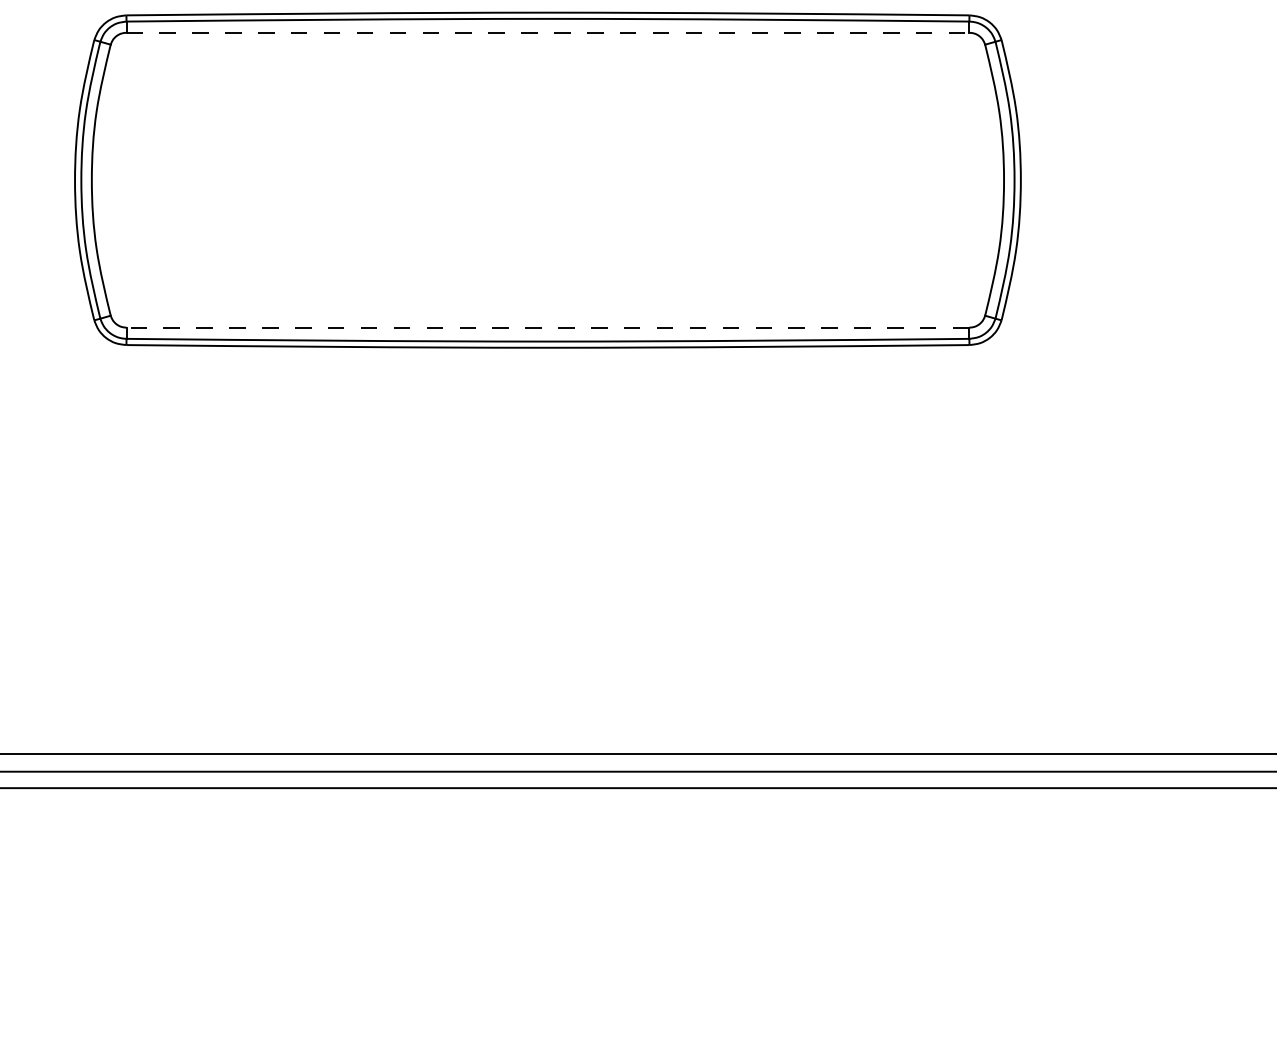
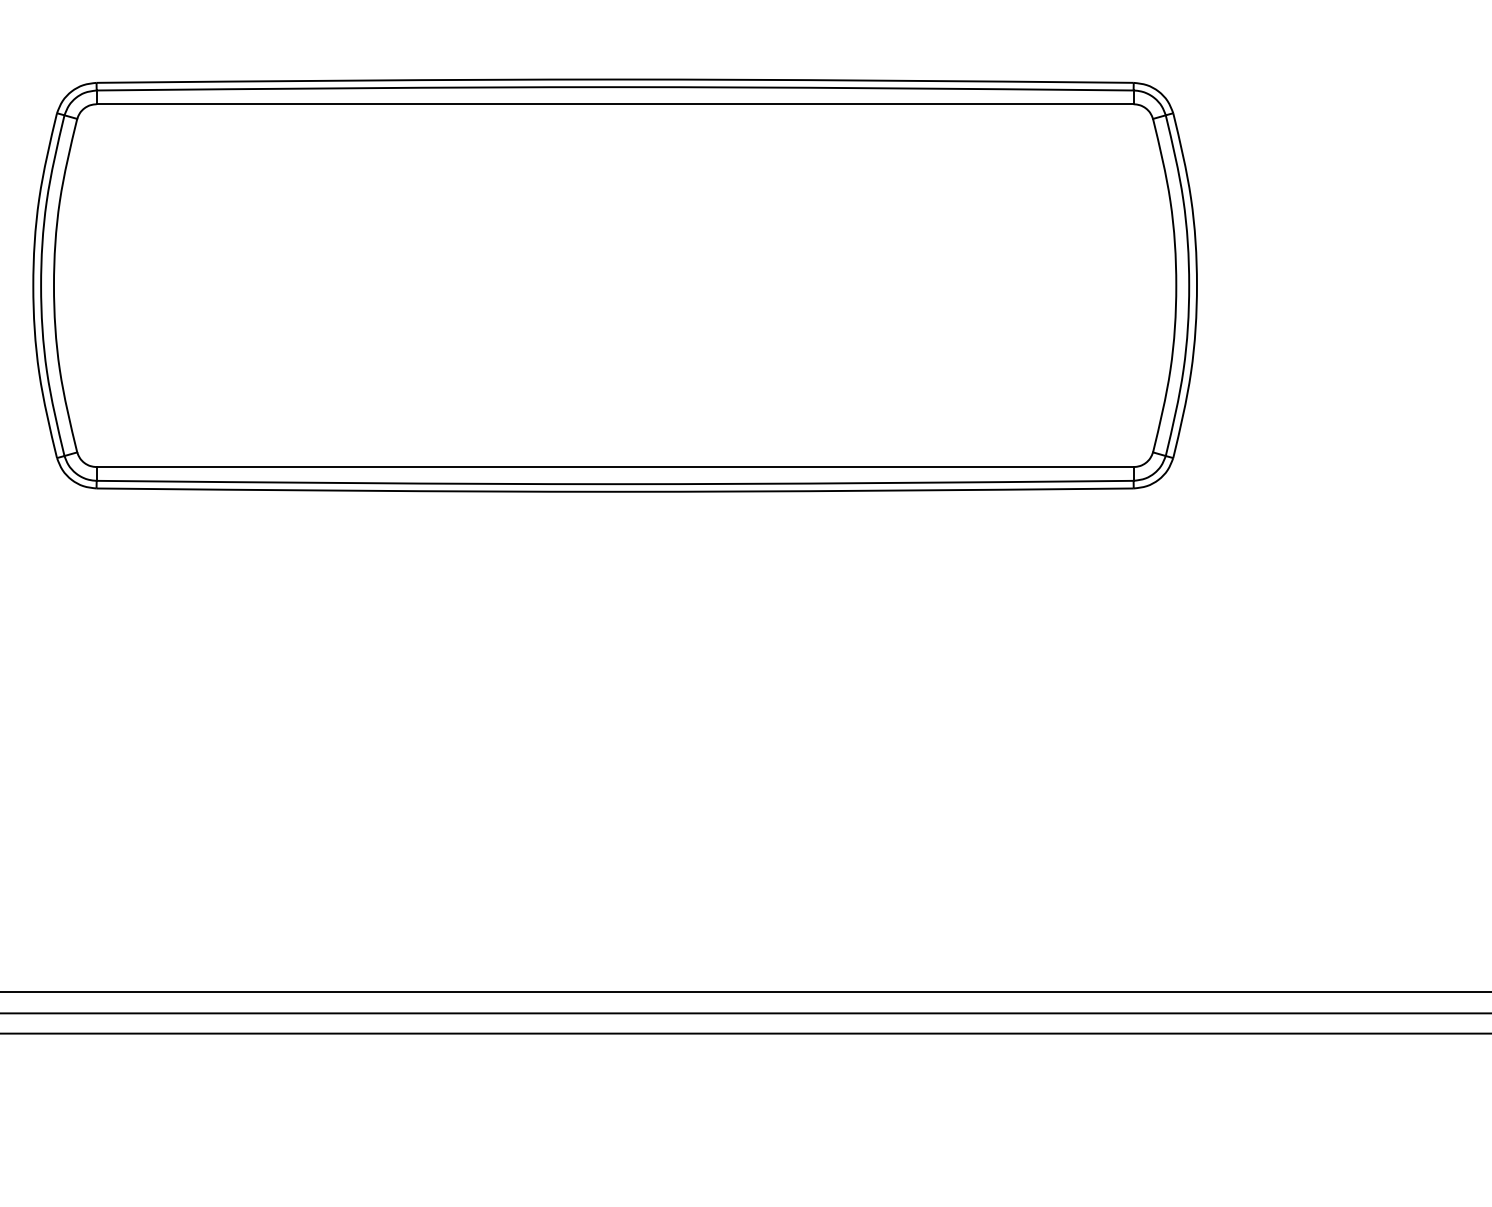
line: (548, 32) -> (615, 103), dashed -> solid
line: (547, 327) -> (614, 466), dashed -> solid

